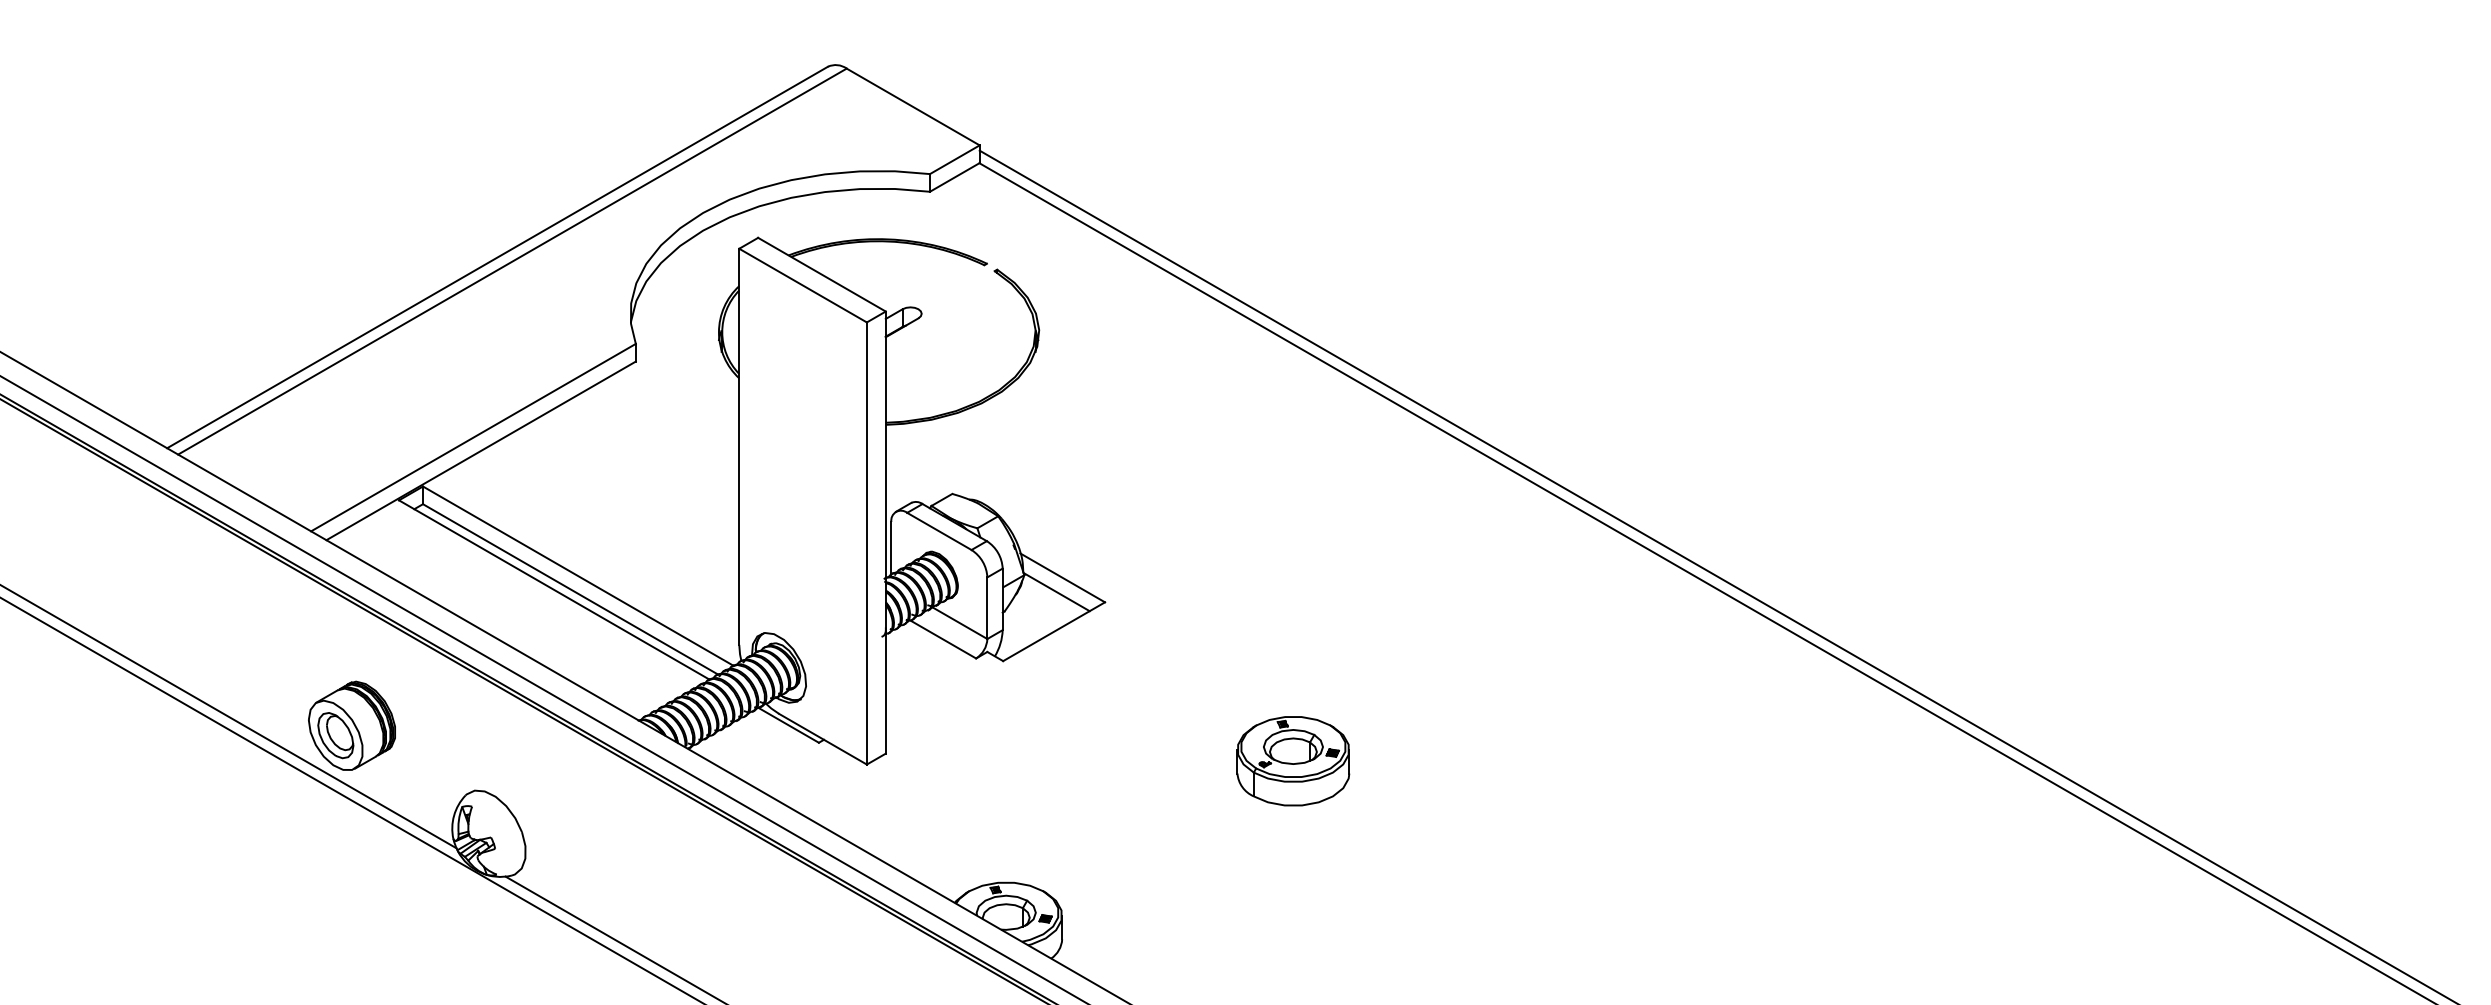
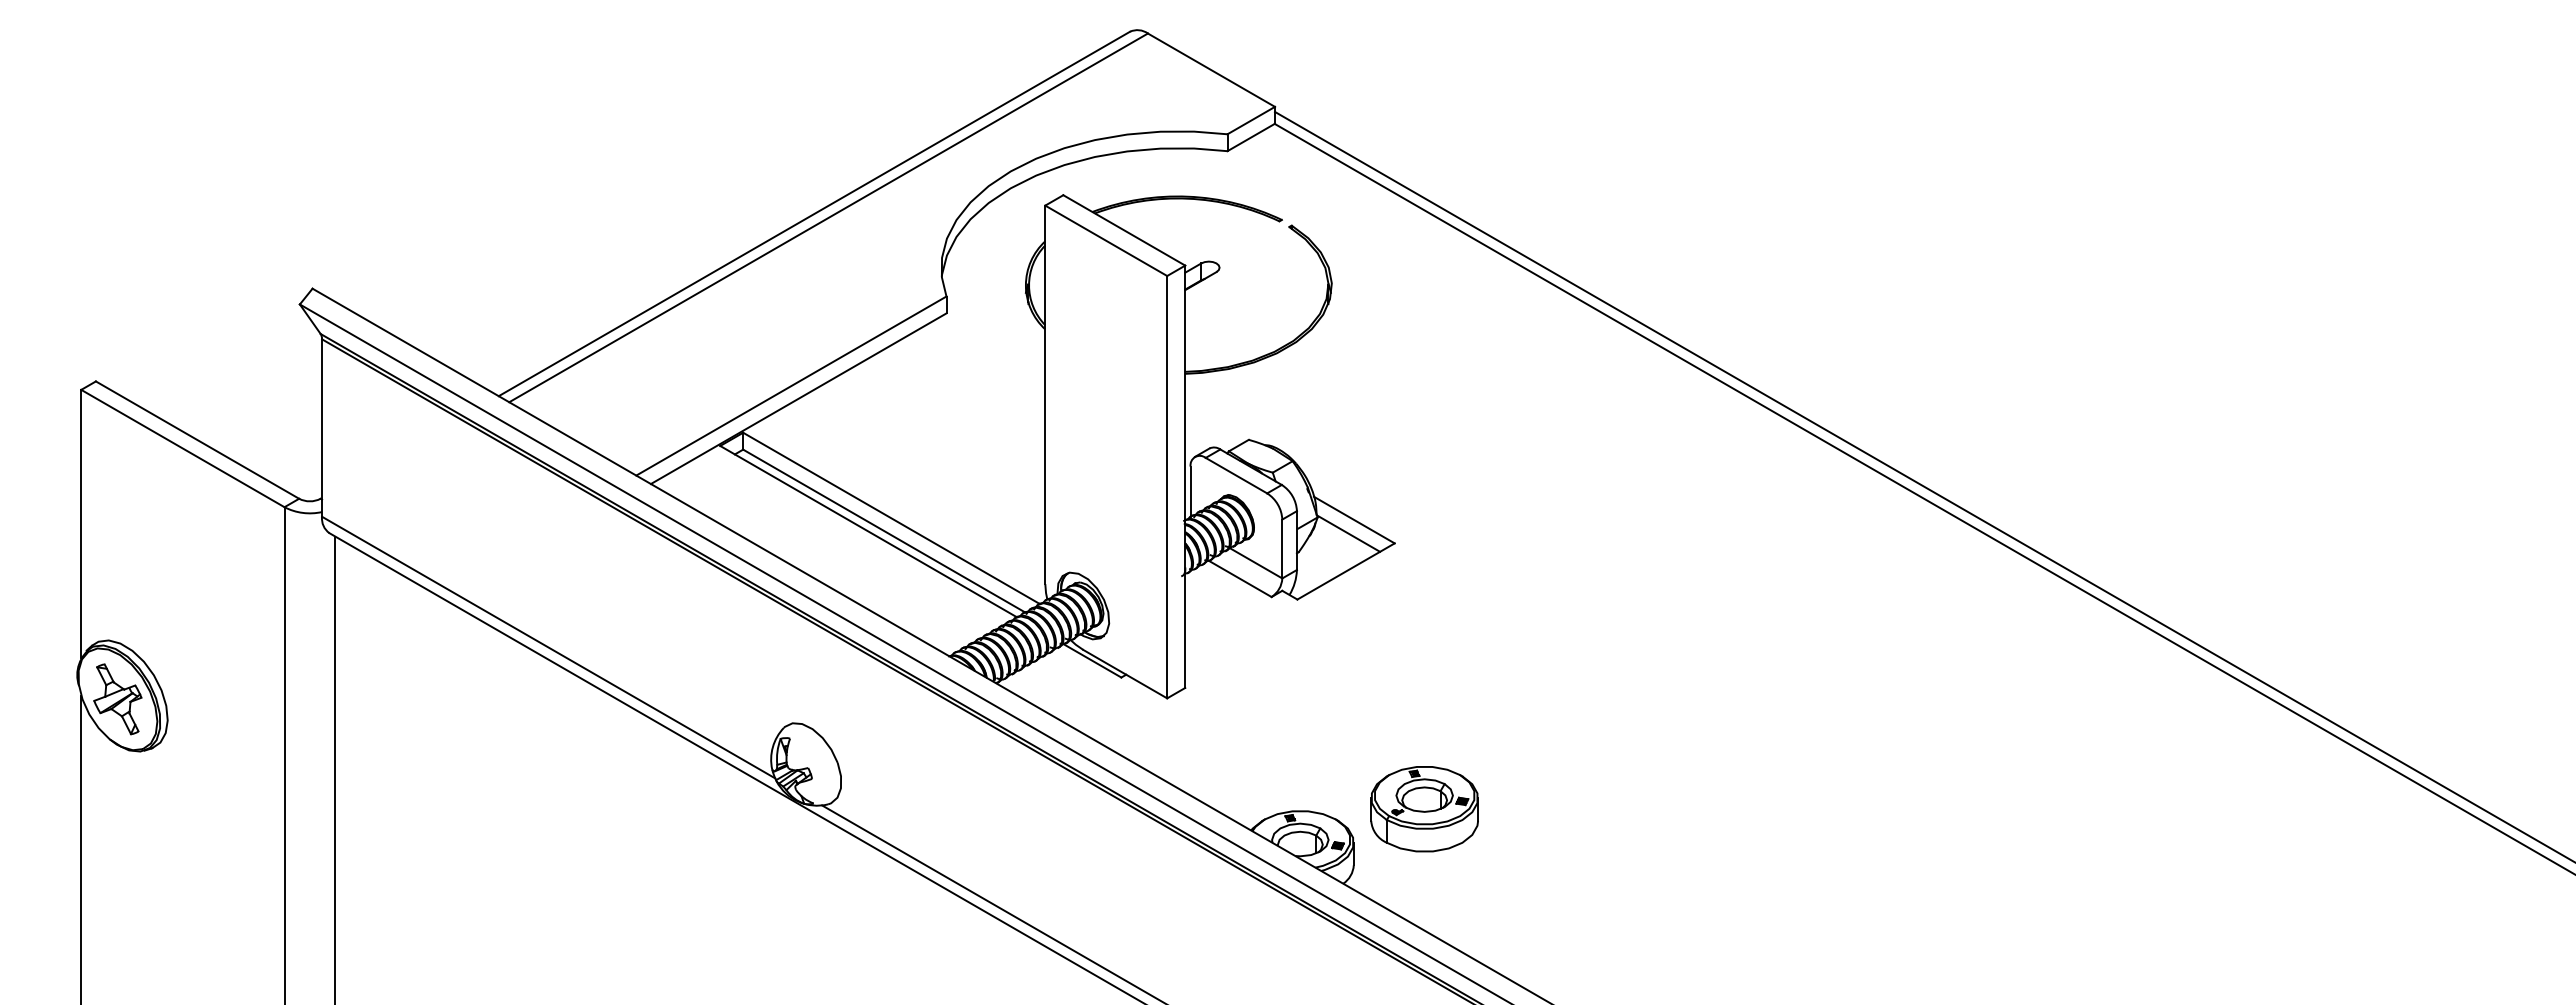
part: (352, 725) -> (675, 661), removed
part: (1293, 761) -> (1424, 809), moved

